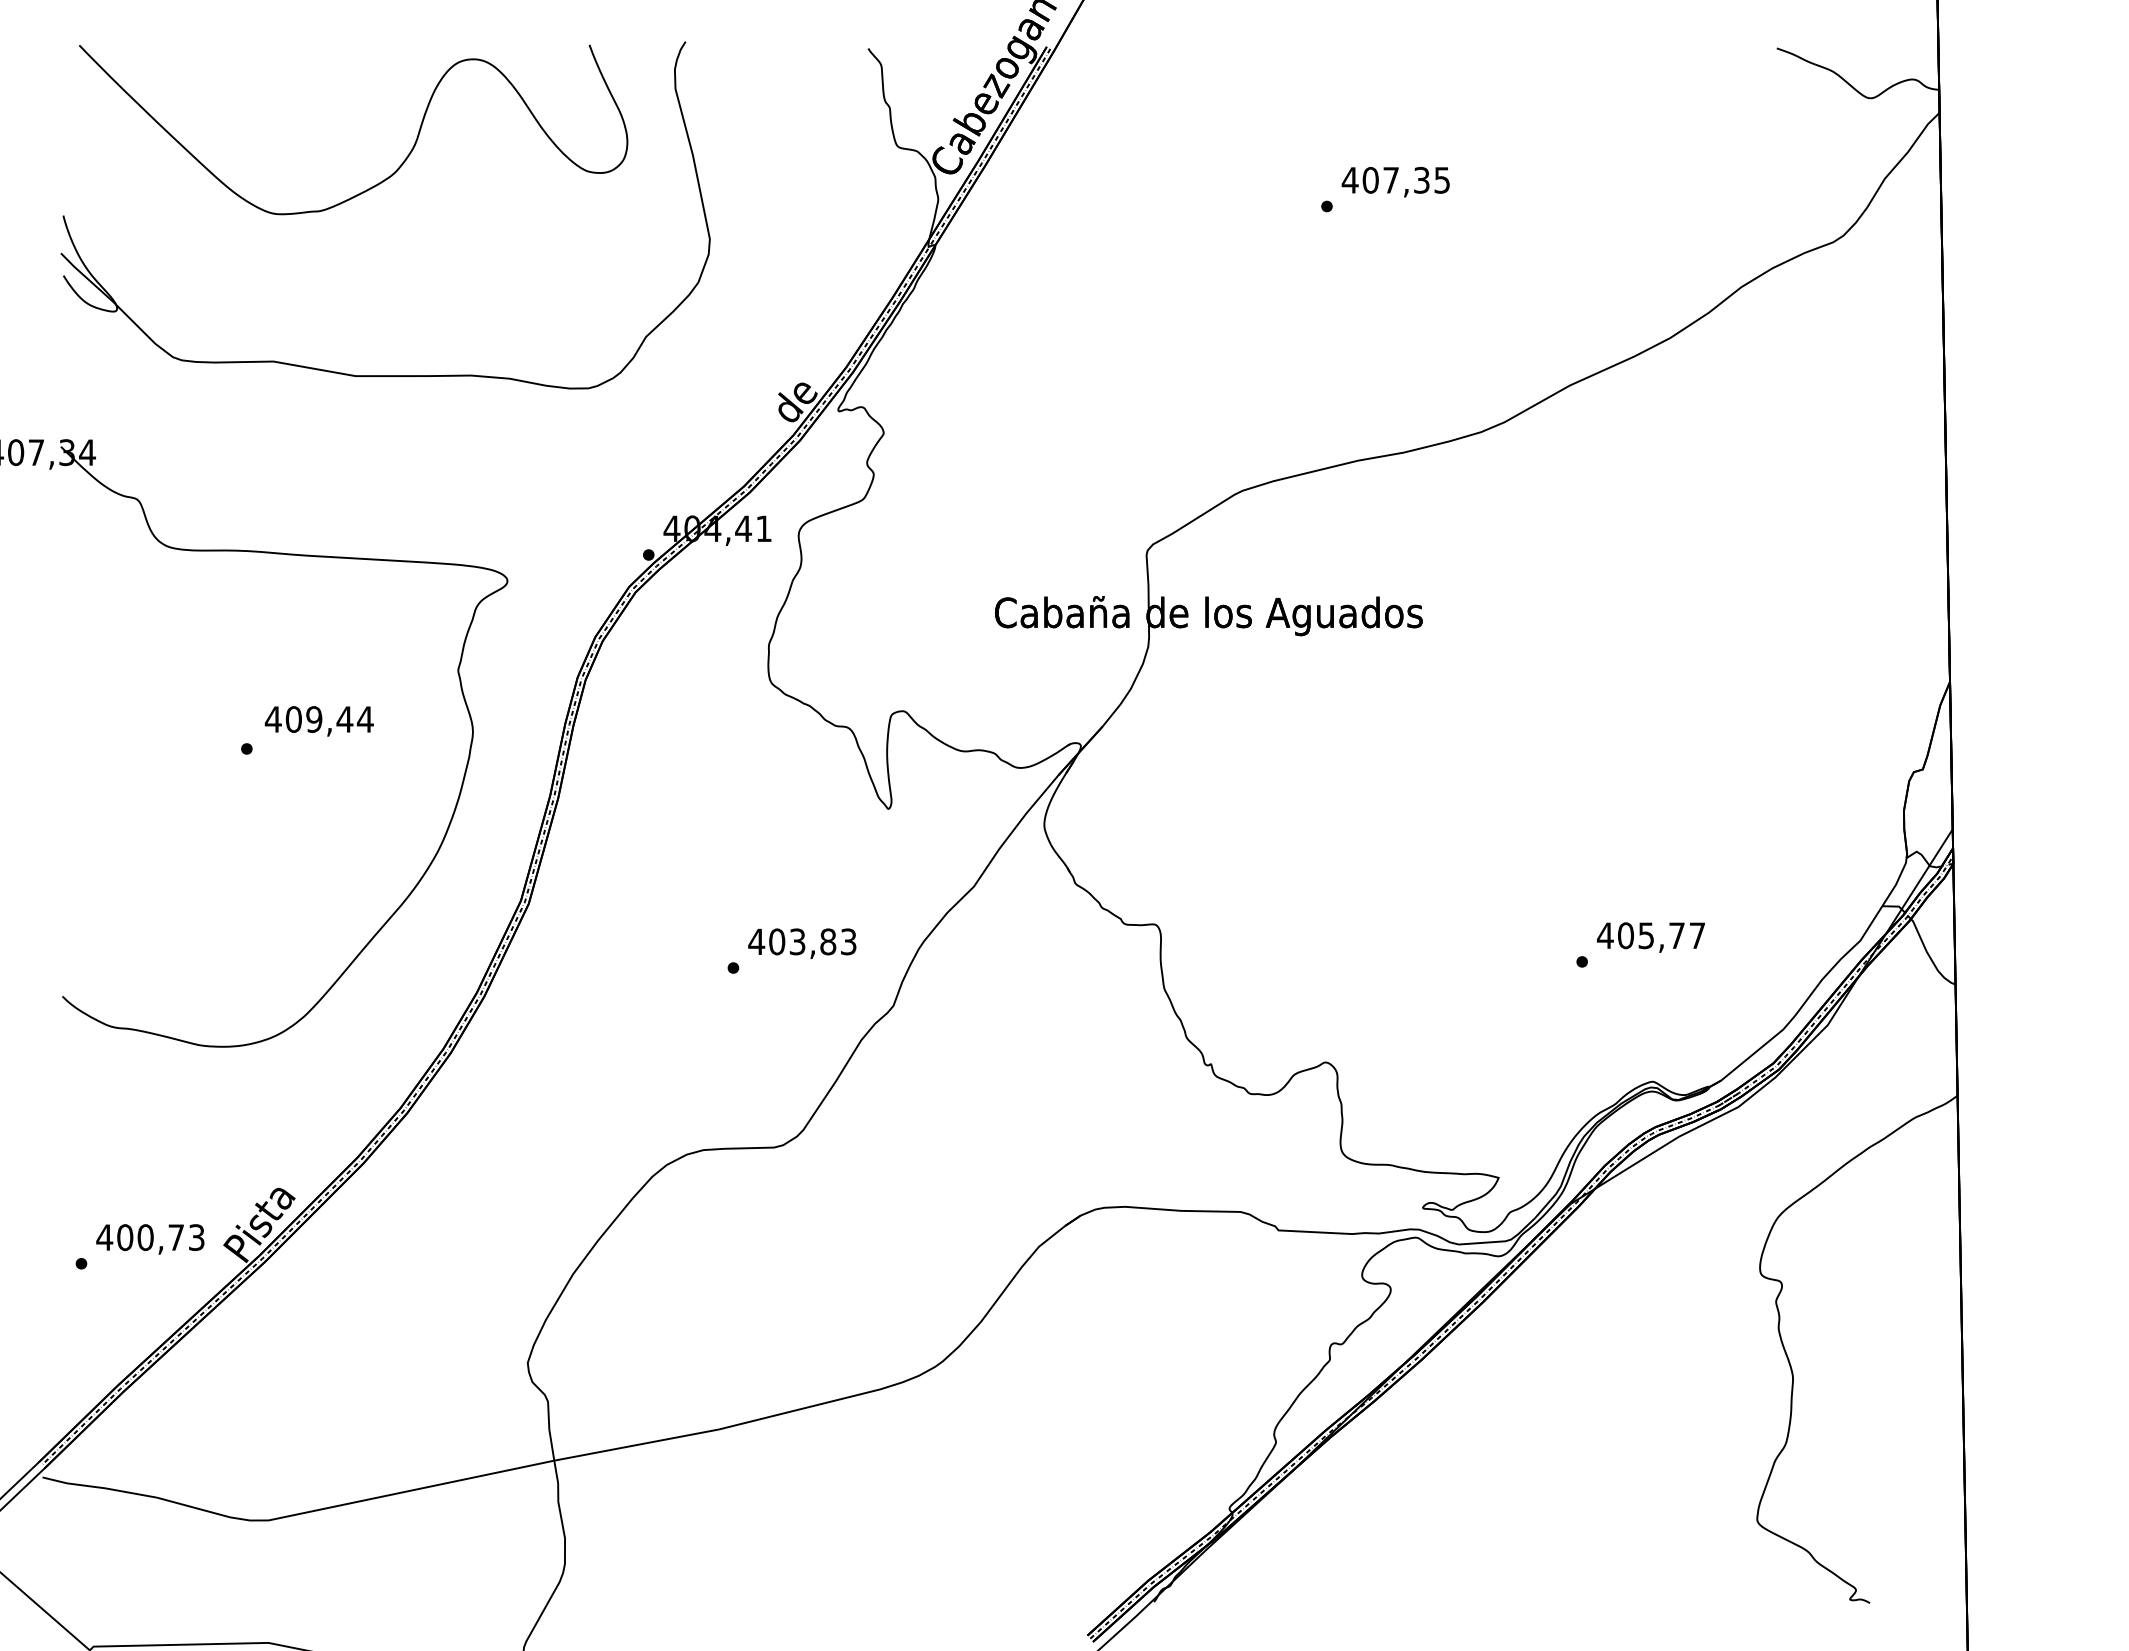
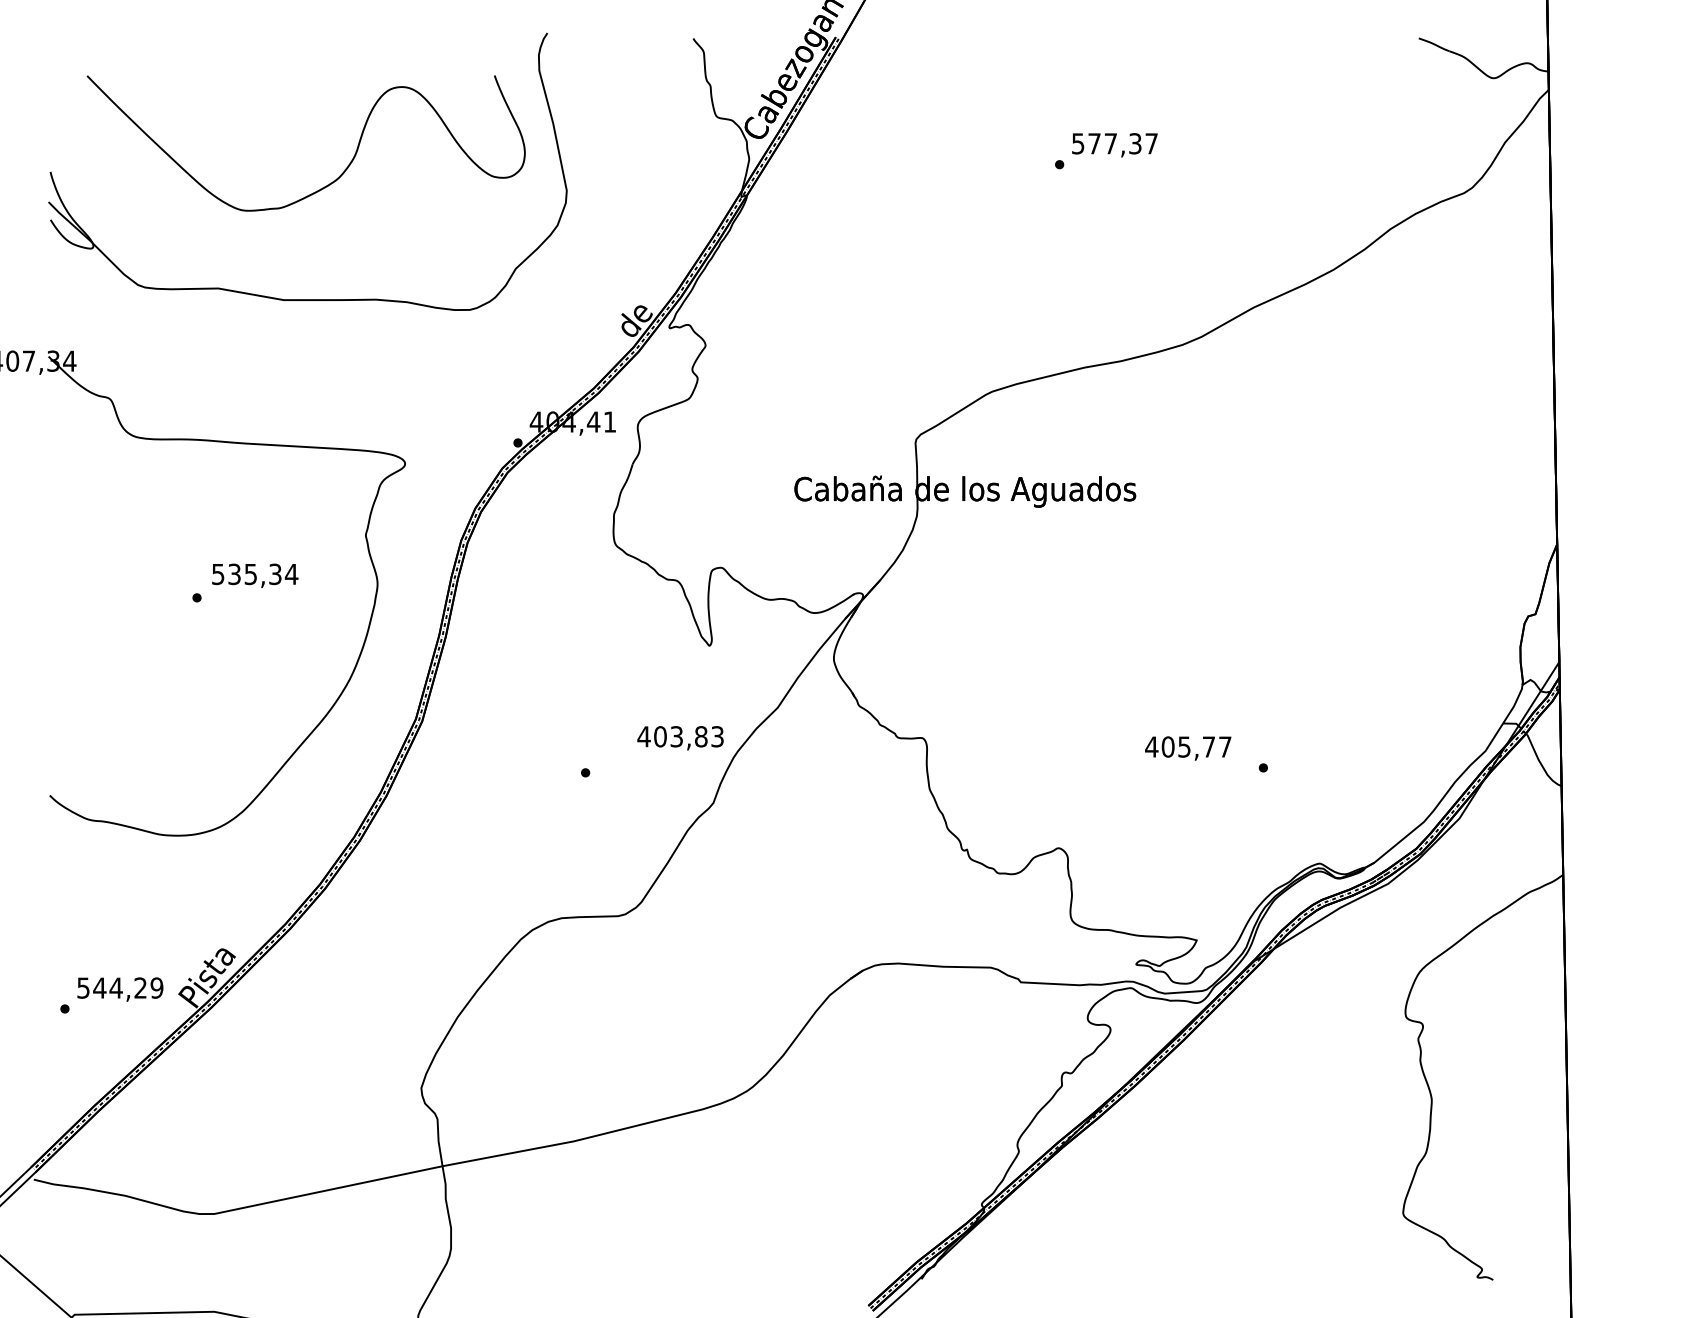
curve: (385, 178) -> (331, 182), moved
text: (1395, 180) -> (1114, 143), 407,35 -> 577,37
text: (308, 719) -> (246, 574), 409,44 -> 535,34
text: (1650, 937) -> (1187, 748), moved
text: (802, 943) -> (680, 738), moved
text: (150, 1237) -> (120, 988), 400,73 -> 544,29

